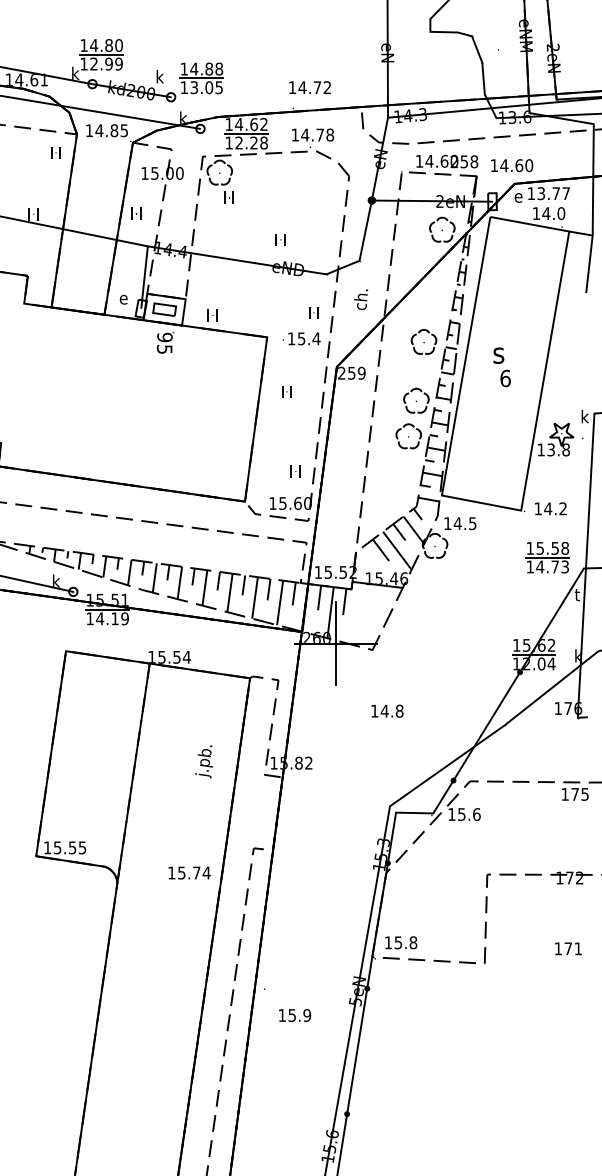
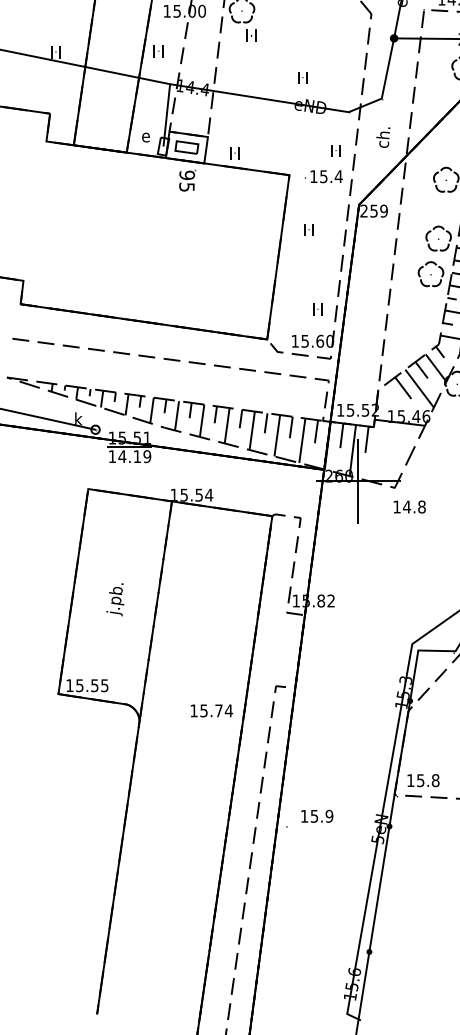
text: (387, 710) -> (409, 506), moved
text: (203, 761) -> (114, 599), moved
text: (295, 1015) -> (317, 816), moved

